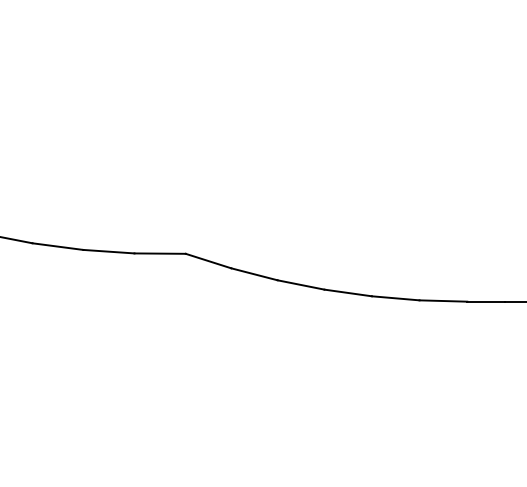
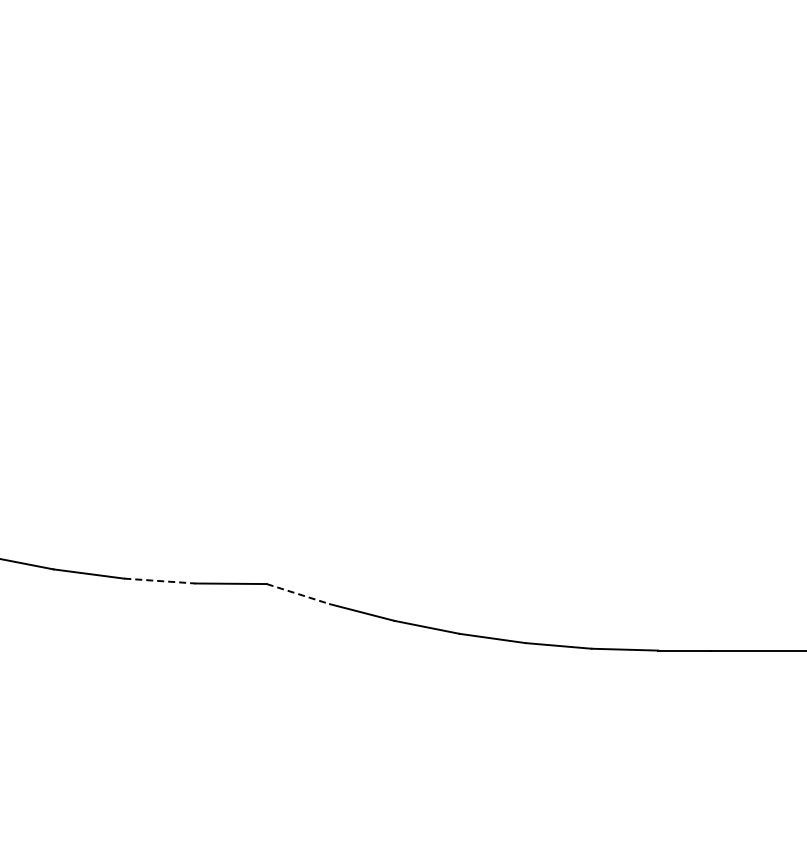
line: (108, 251) -> (159, 581), solid -> dashed
line: (208, 261) -> (298, 594), solid -> dashed

